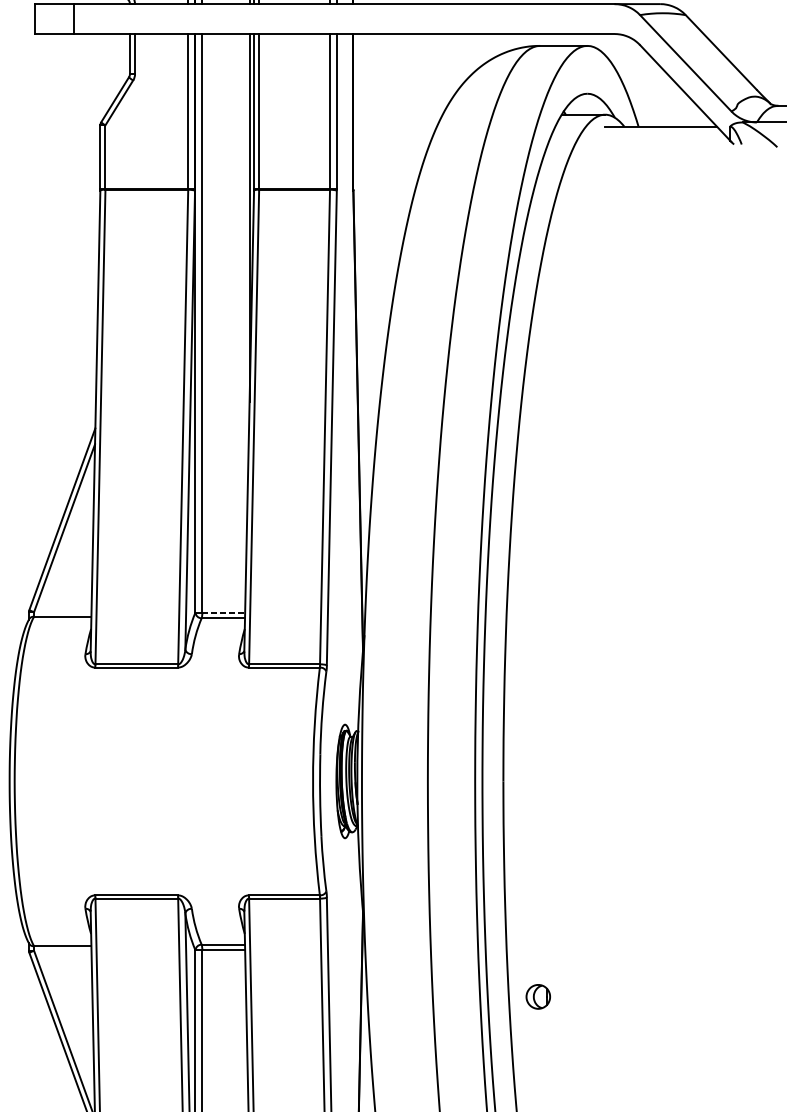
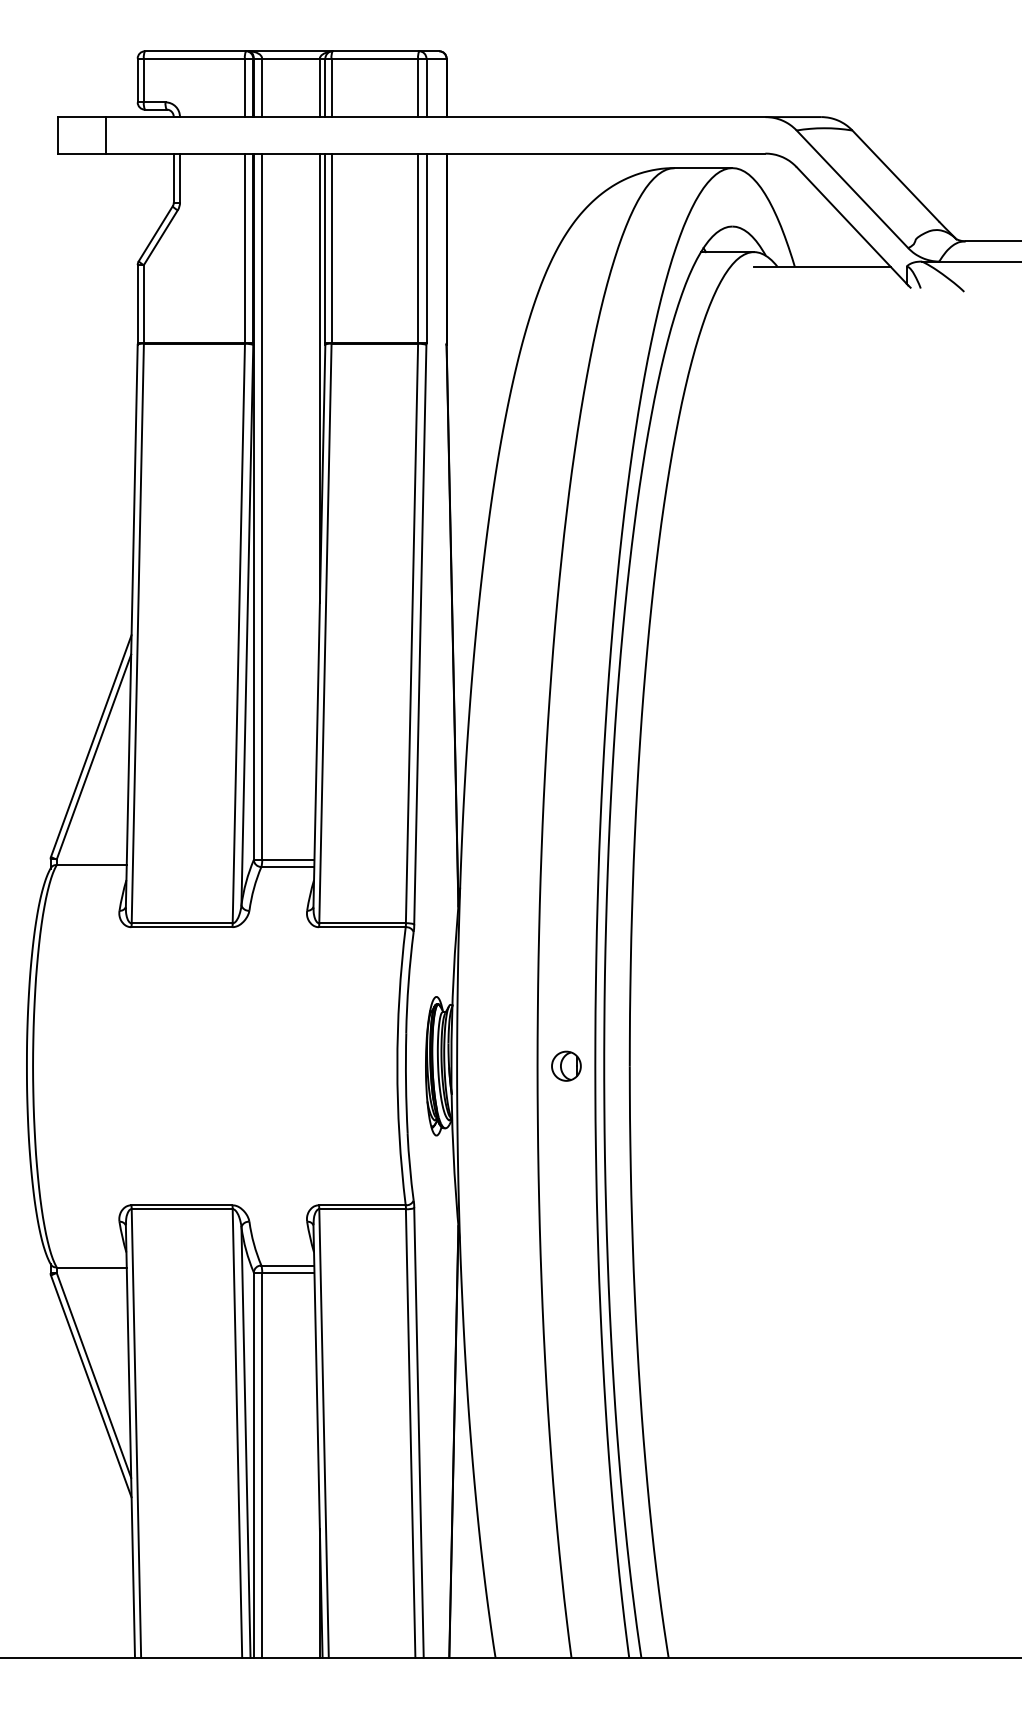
line: (223, 612) -> (288, 860), dashed -> solid
part: (538, 996) -> (566, 1065), moved

